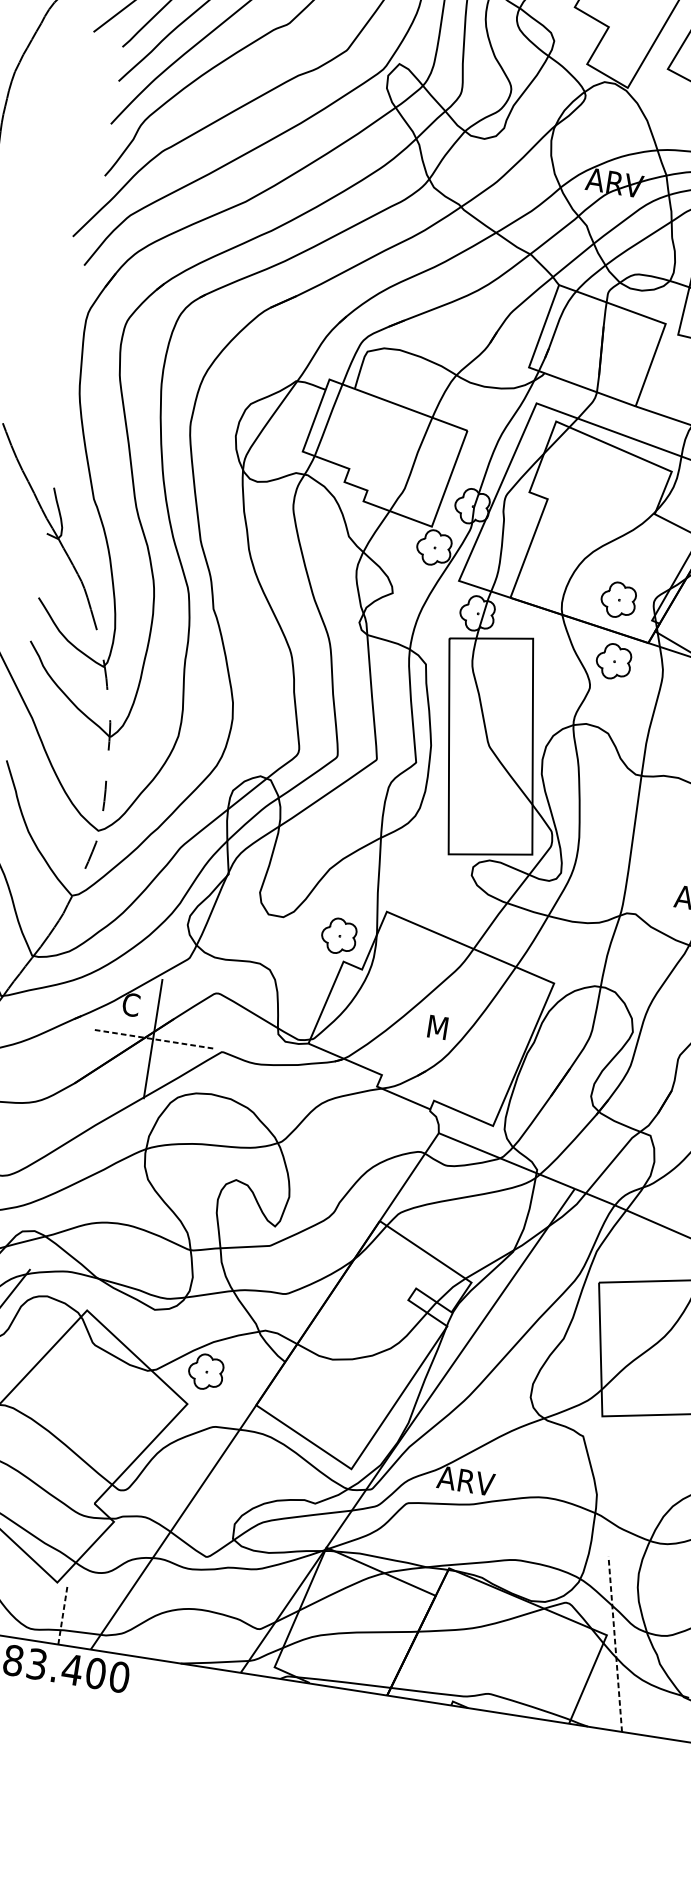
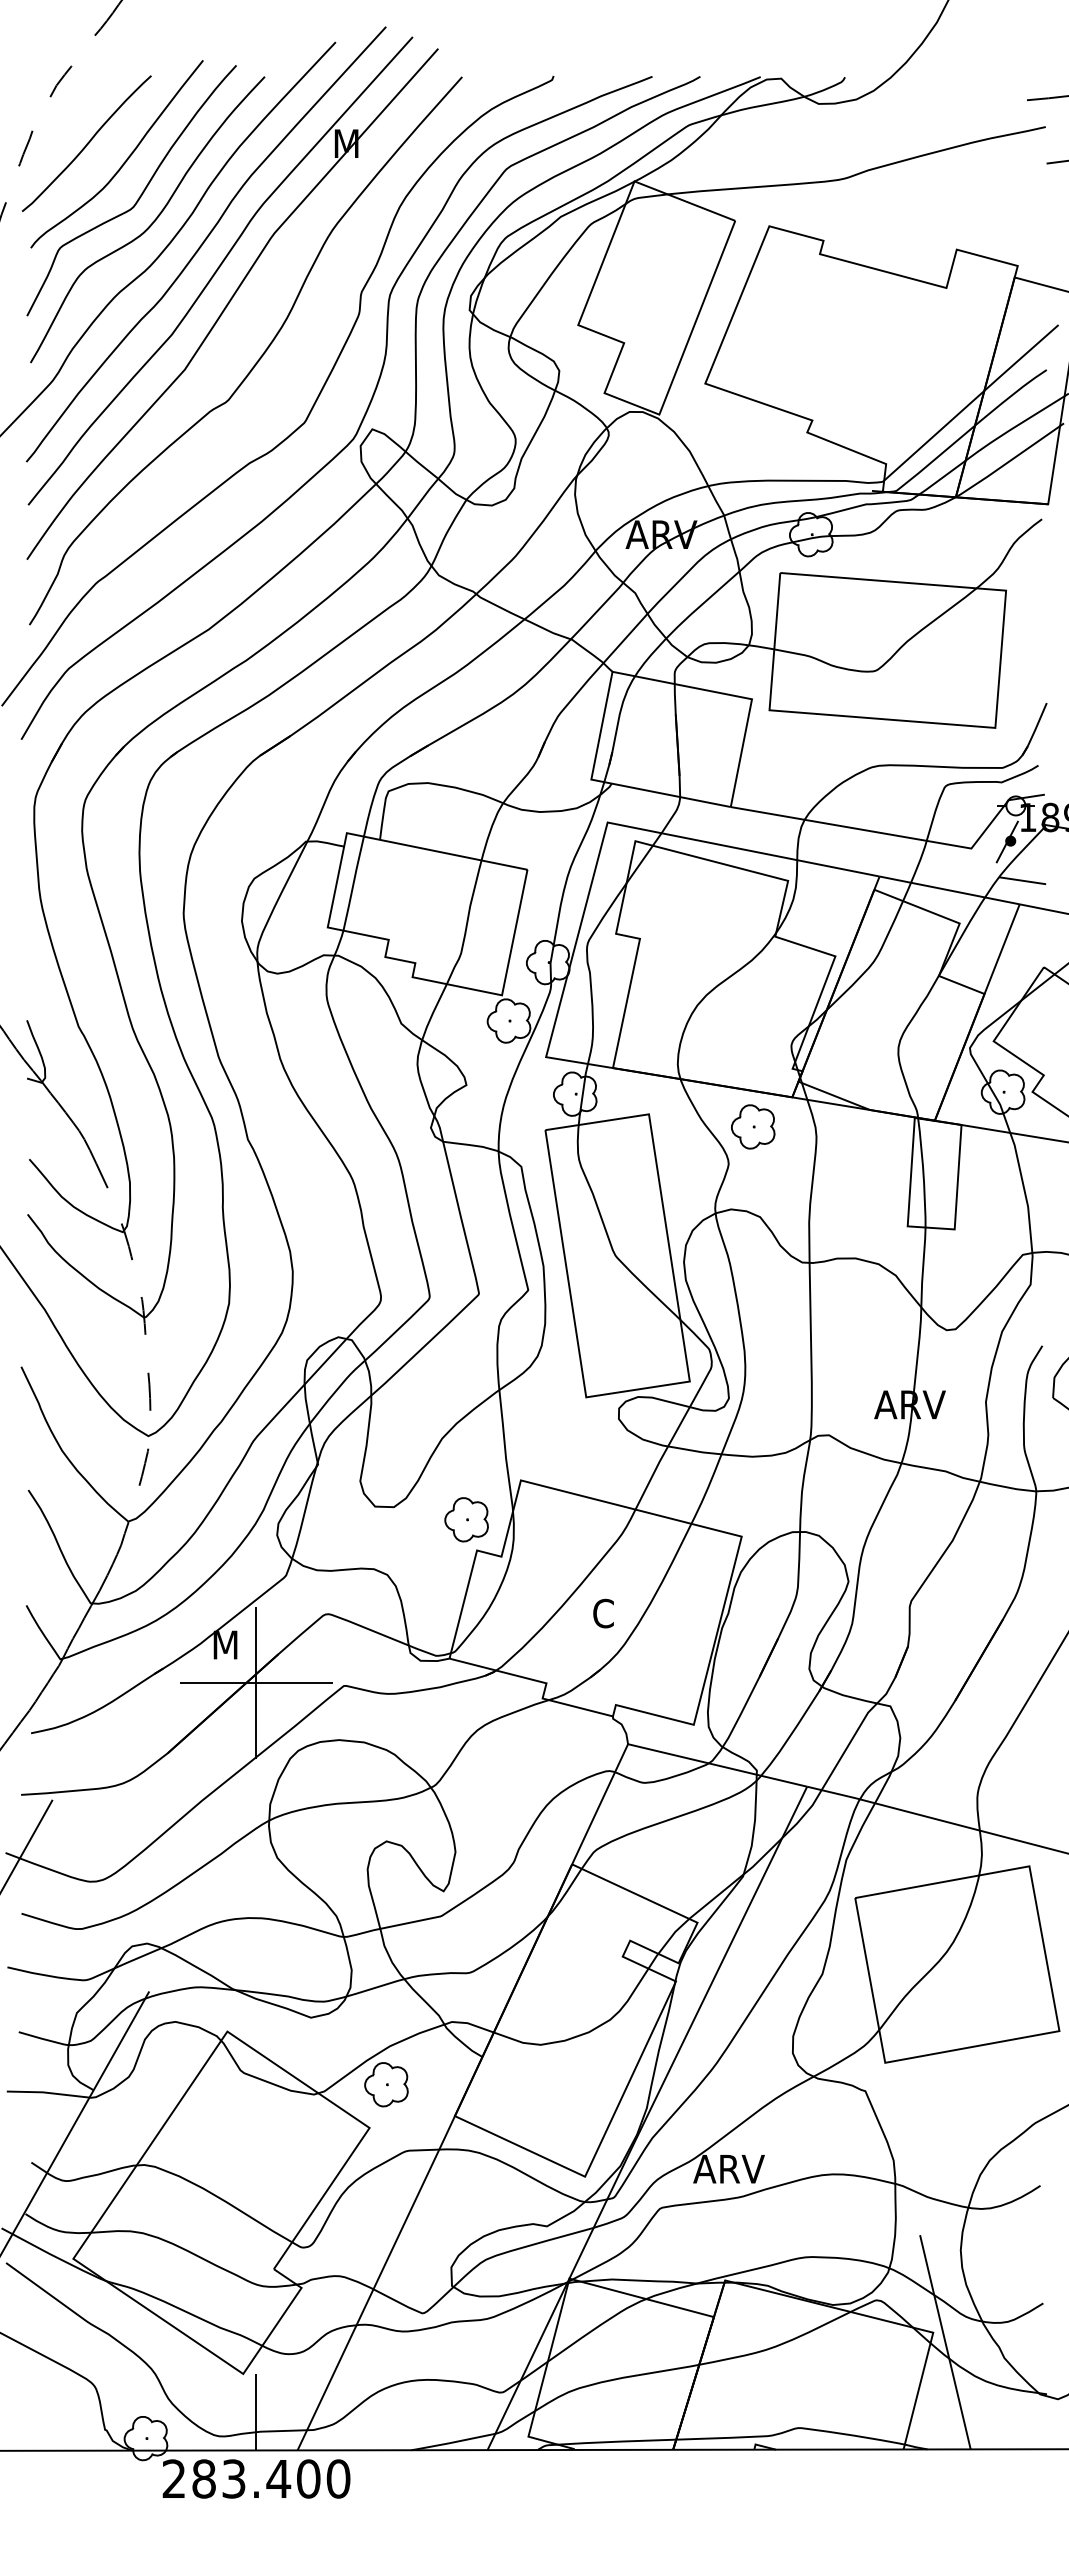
part: (618, 599) -> (747, 1049), removed
text: (132, 1004) -> (224, 1644), C -> M
text: (437, 1027) -> (605, 1613), M -> C
line: (152, 1039) -> (255, 1683), dashed -> solid
line: (63, 1613) -> (256, 2411), dashed -> solid
line: (615, 1643) -> (945, 2341), dashed -> solid

